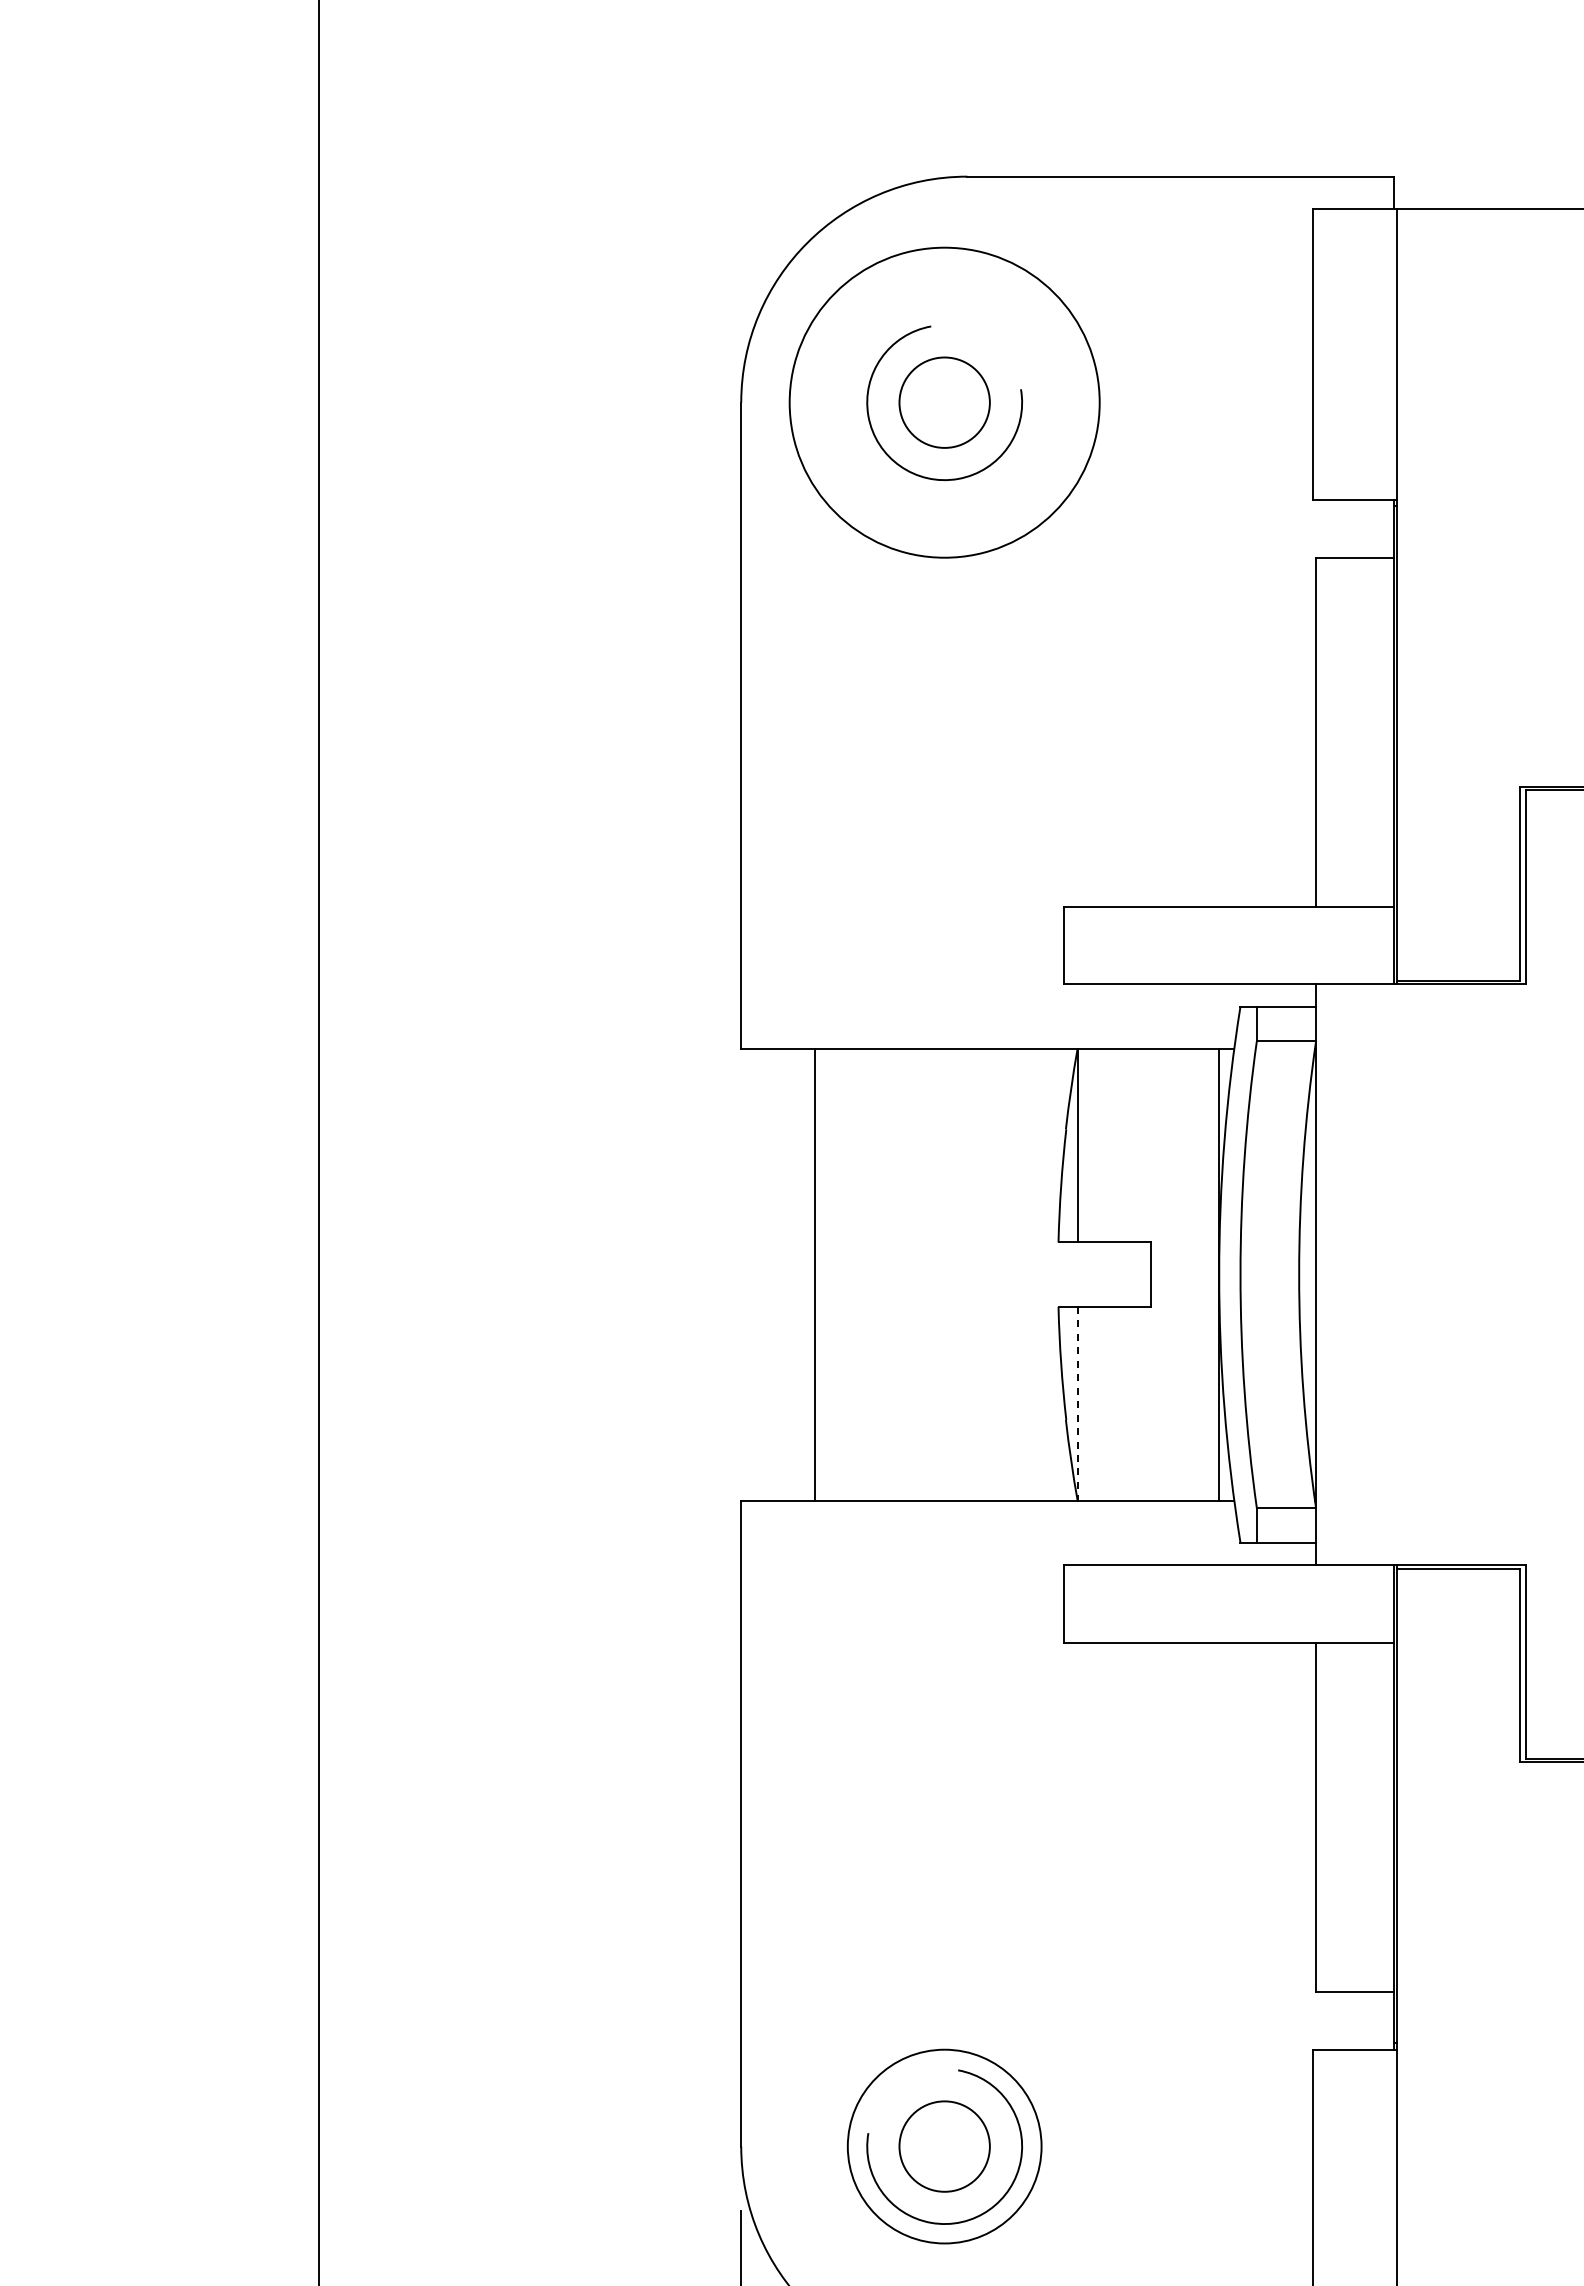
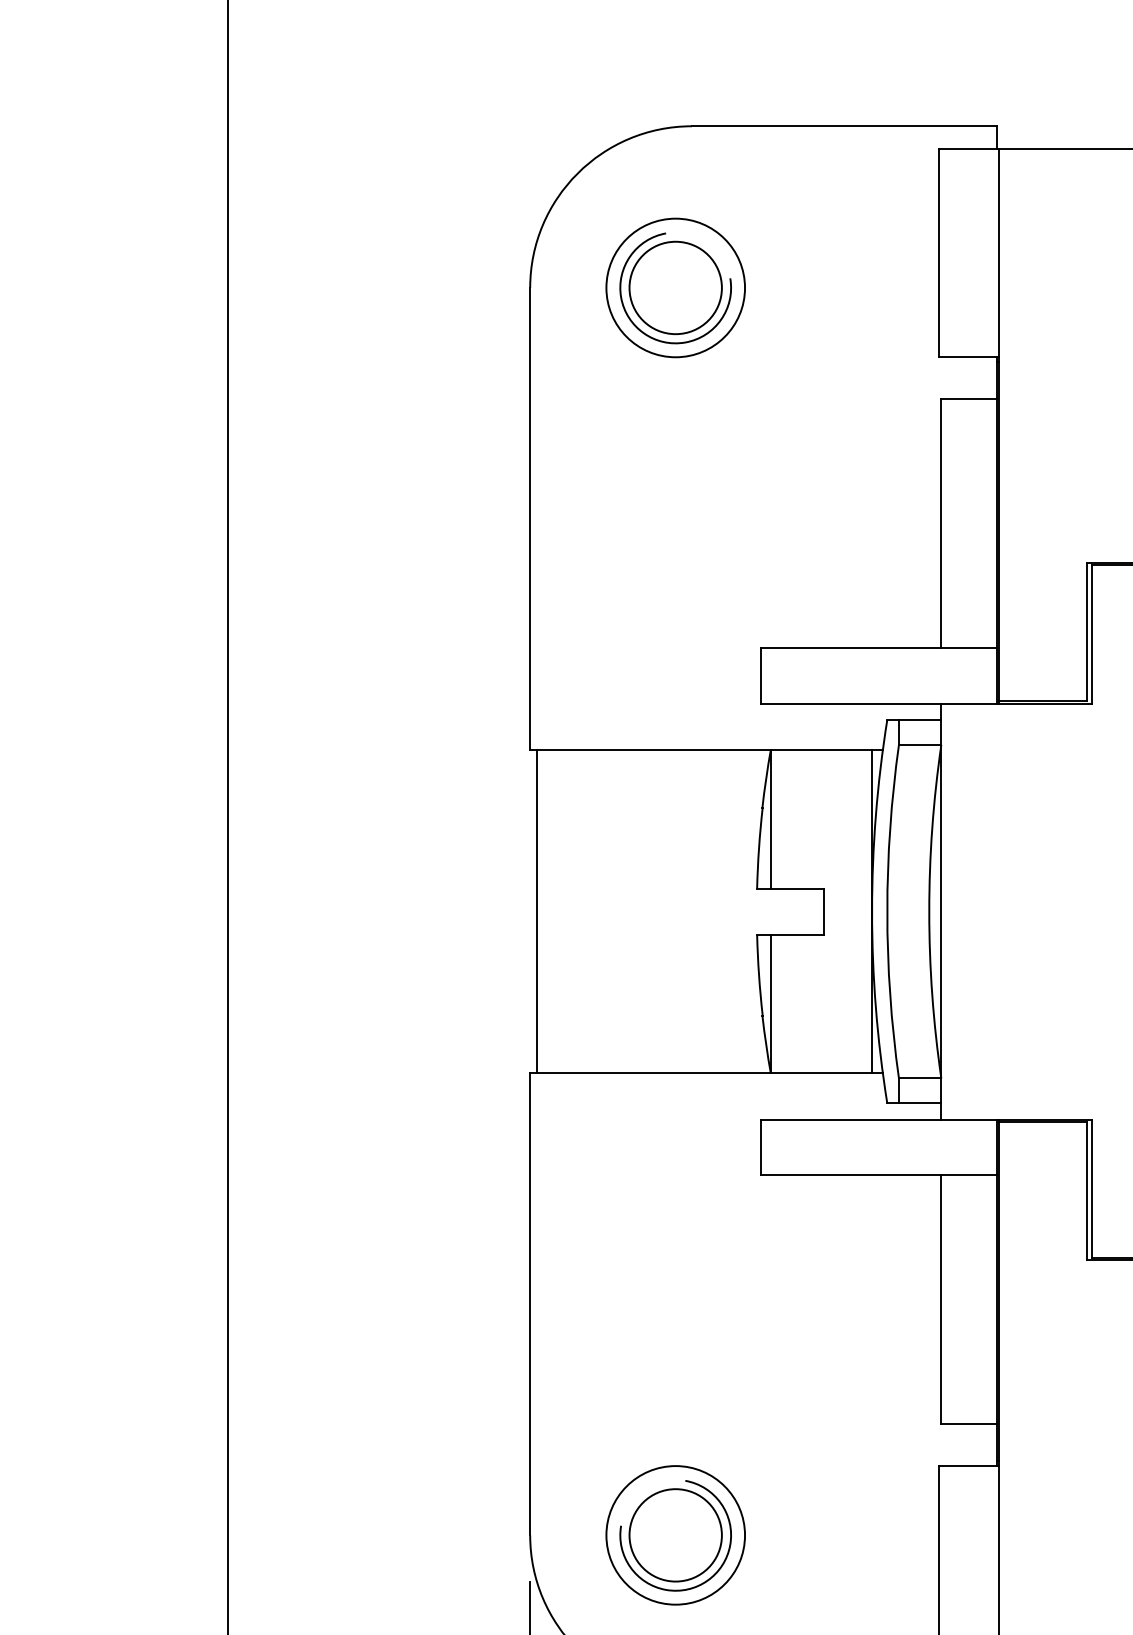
circle: (944, 402) -> (675, 287), size x0.62
circle: (944, 402) -> (675, 287), size x1.43
line: (814, 1274) -> (536, 911), moved
line: (1077, 1403) -> (770, 1003), dashed -> solid
circle: (944, 2146) -> (675, 1535), size x1.43

